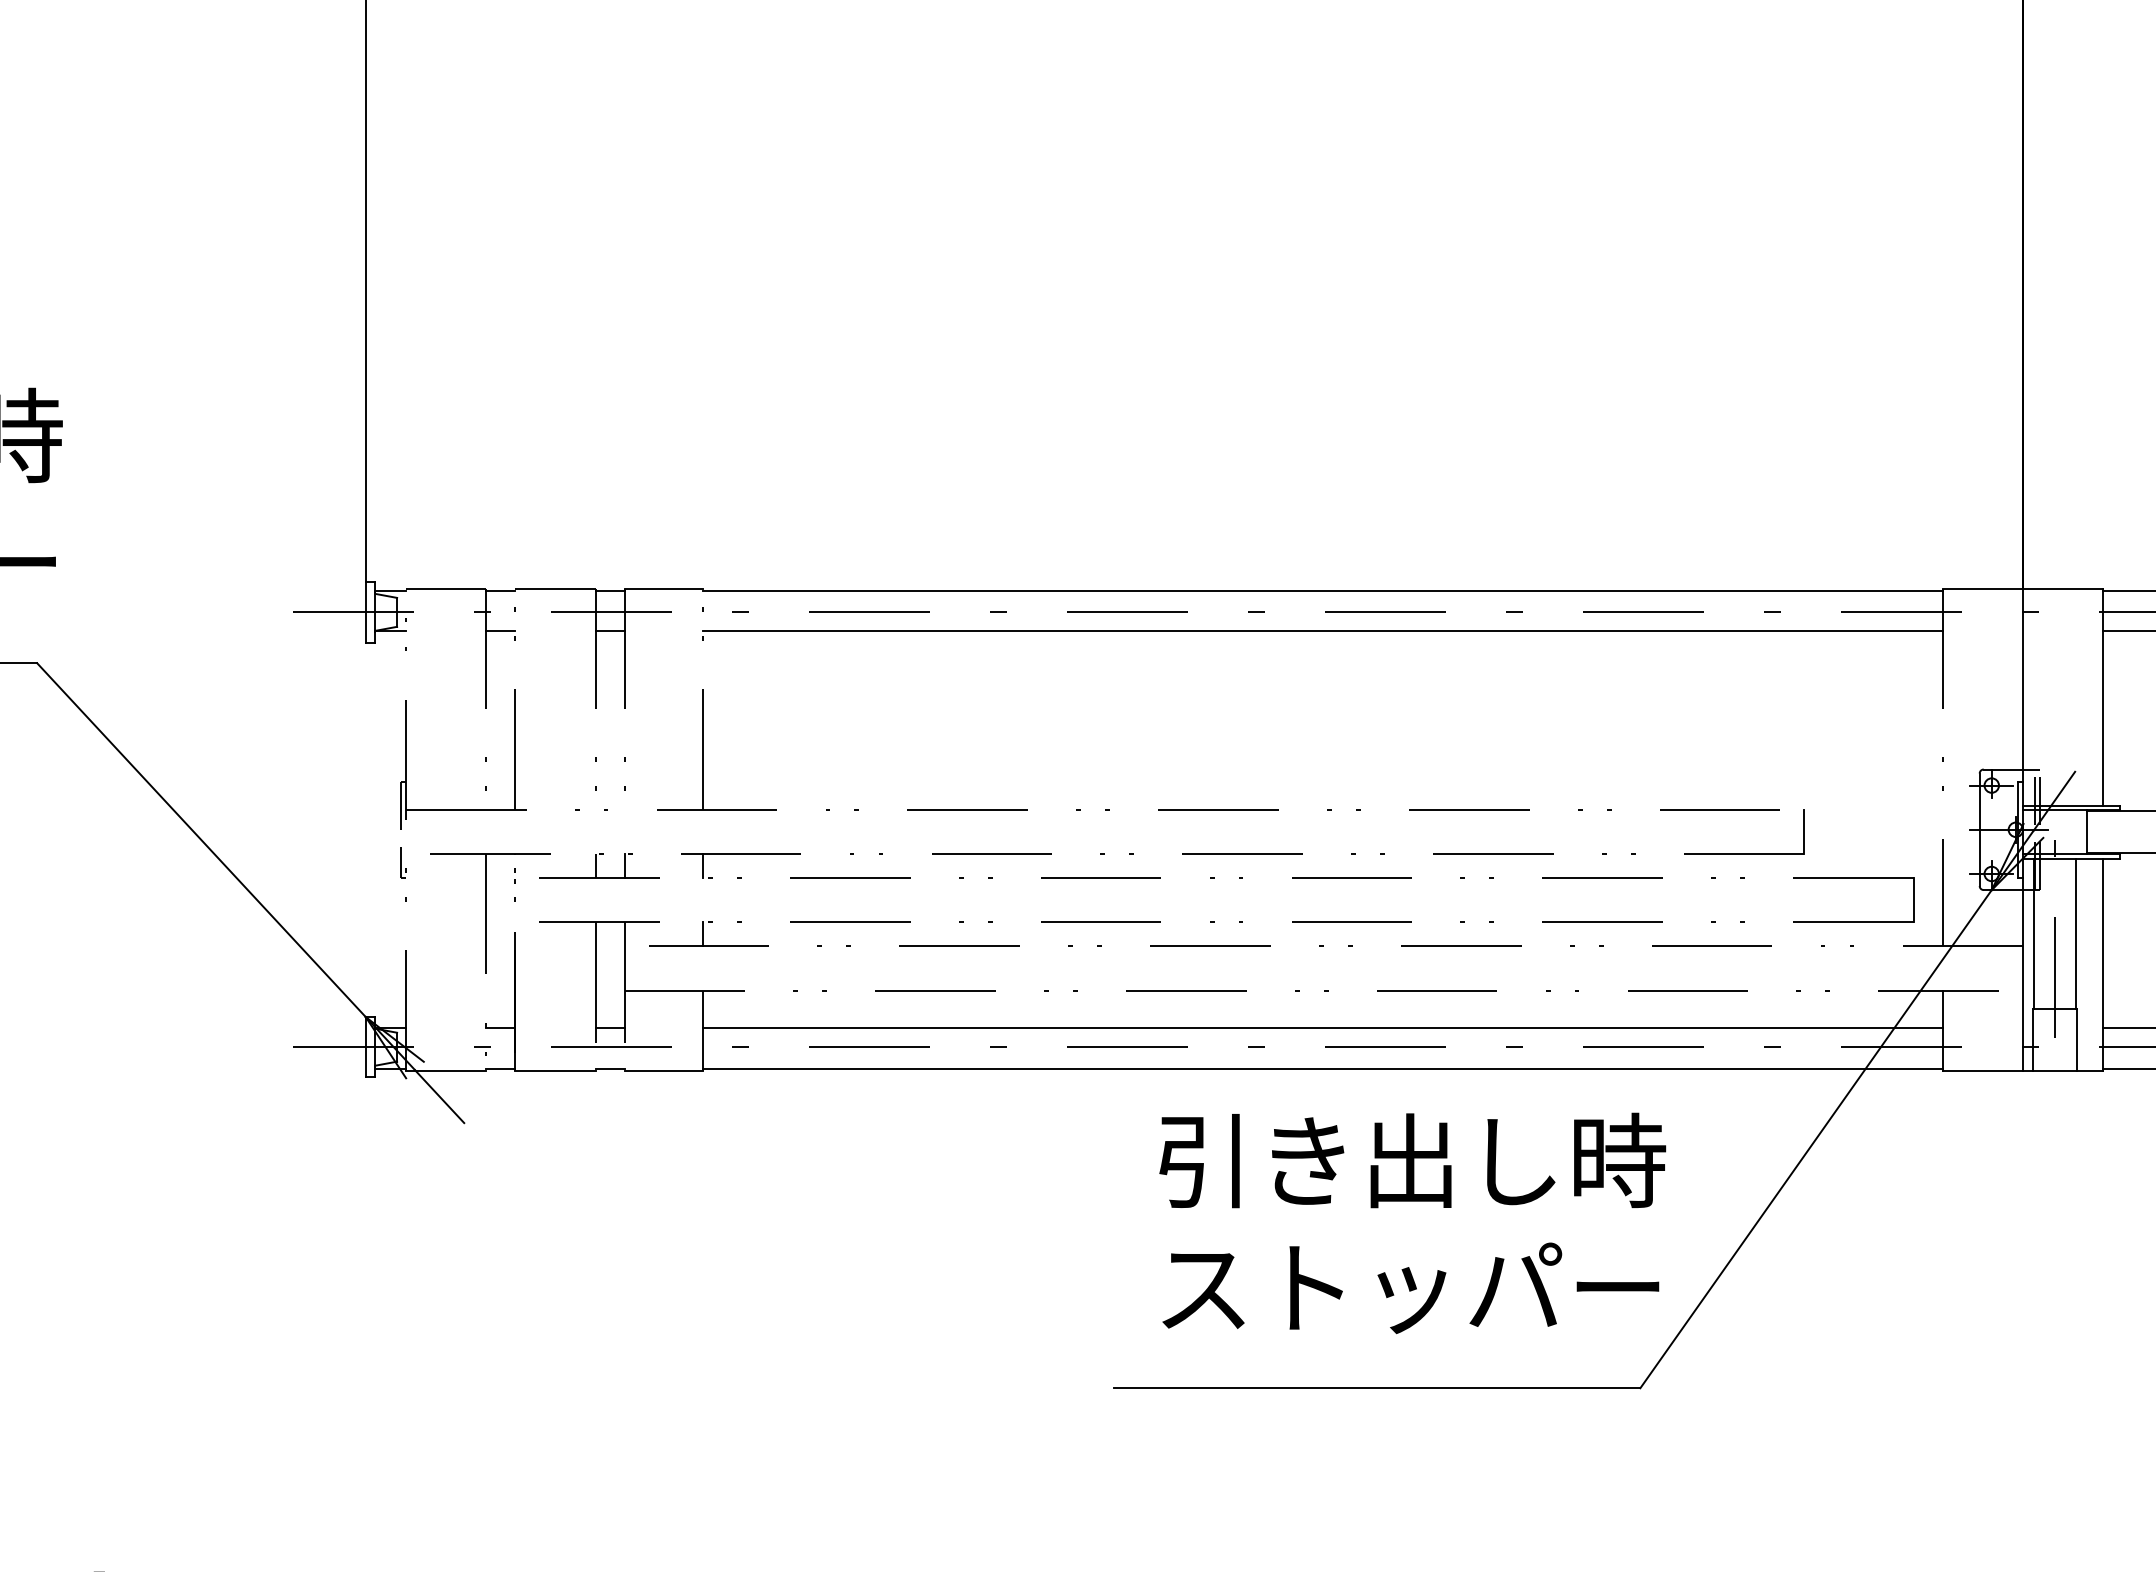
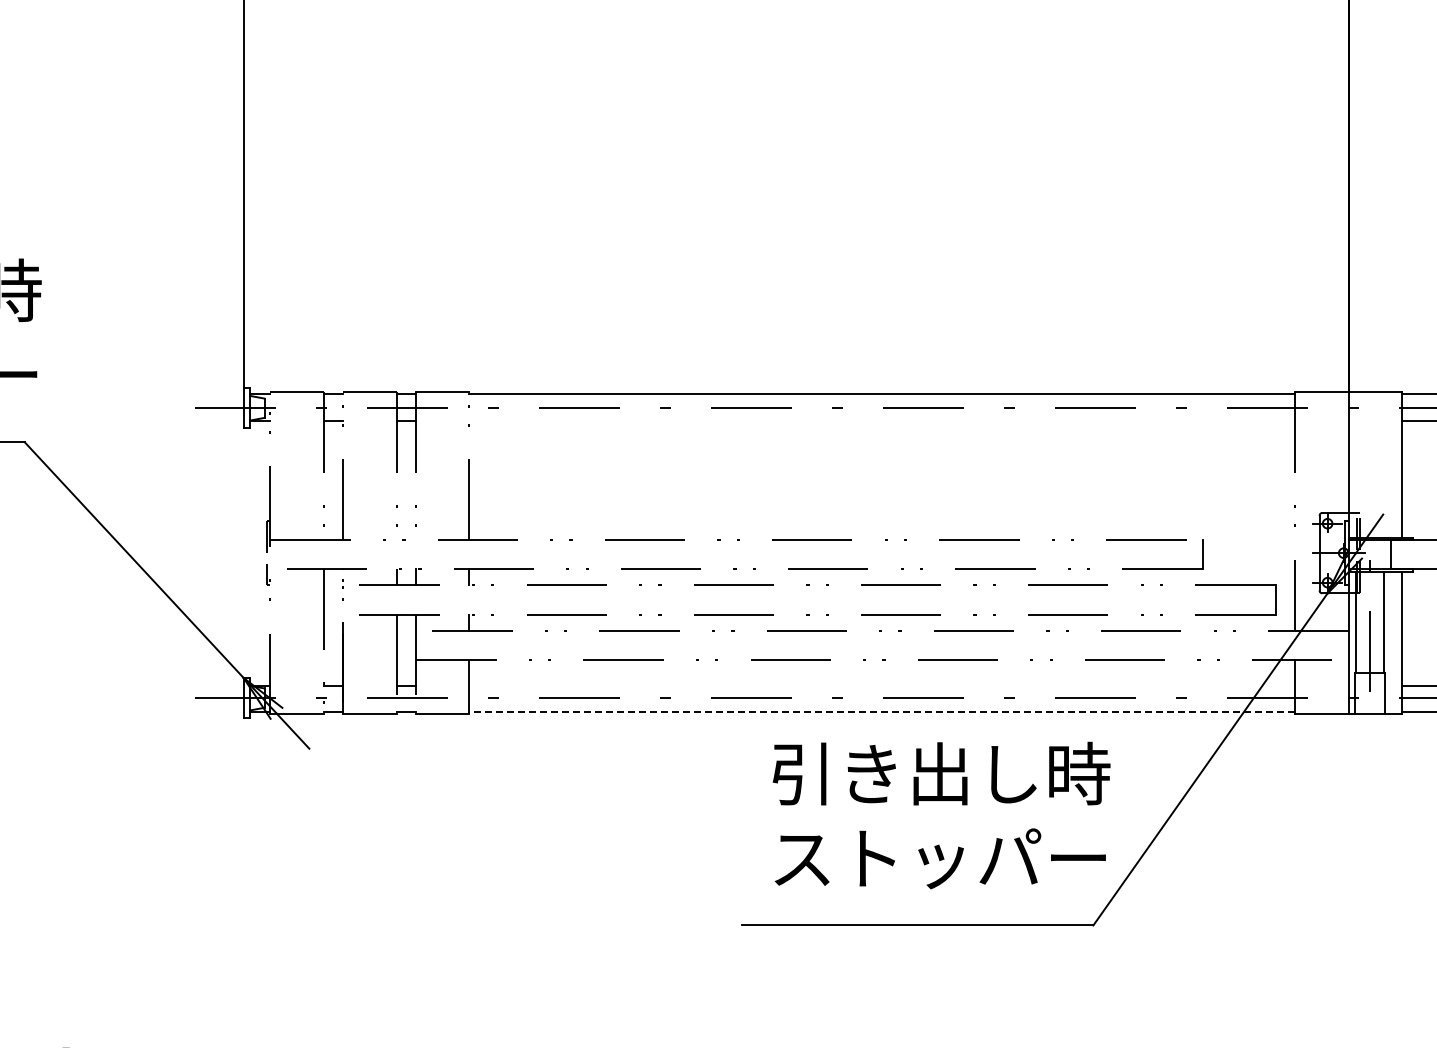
line: (1322, 630) -> (881, 420), removed
line: (1322, 1028) -> (881, 685), removed
line: (1322, 1068) -> (881, 712), solid -> dashed

